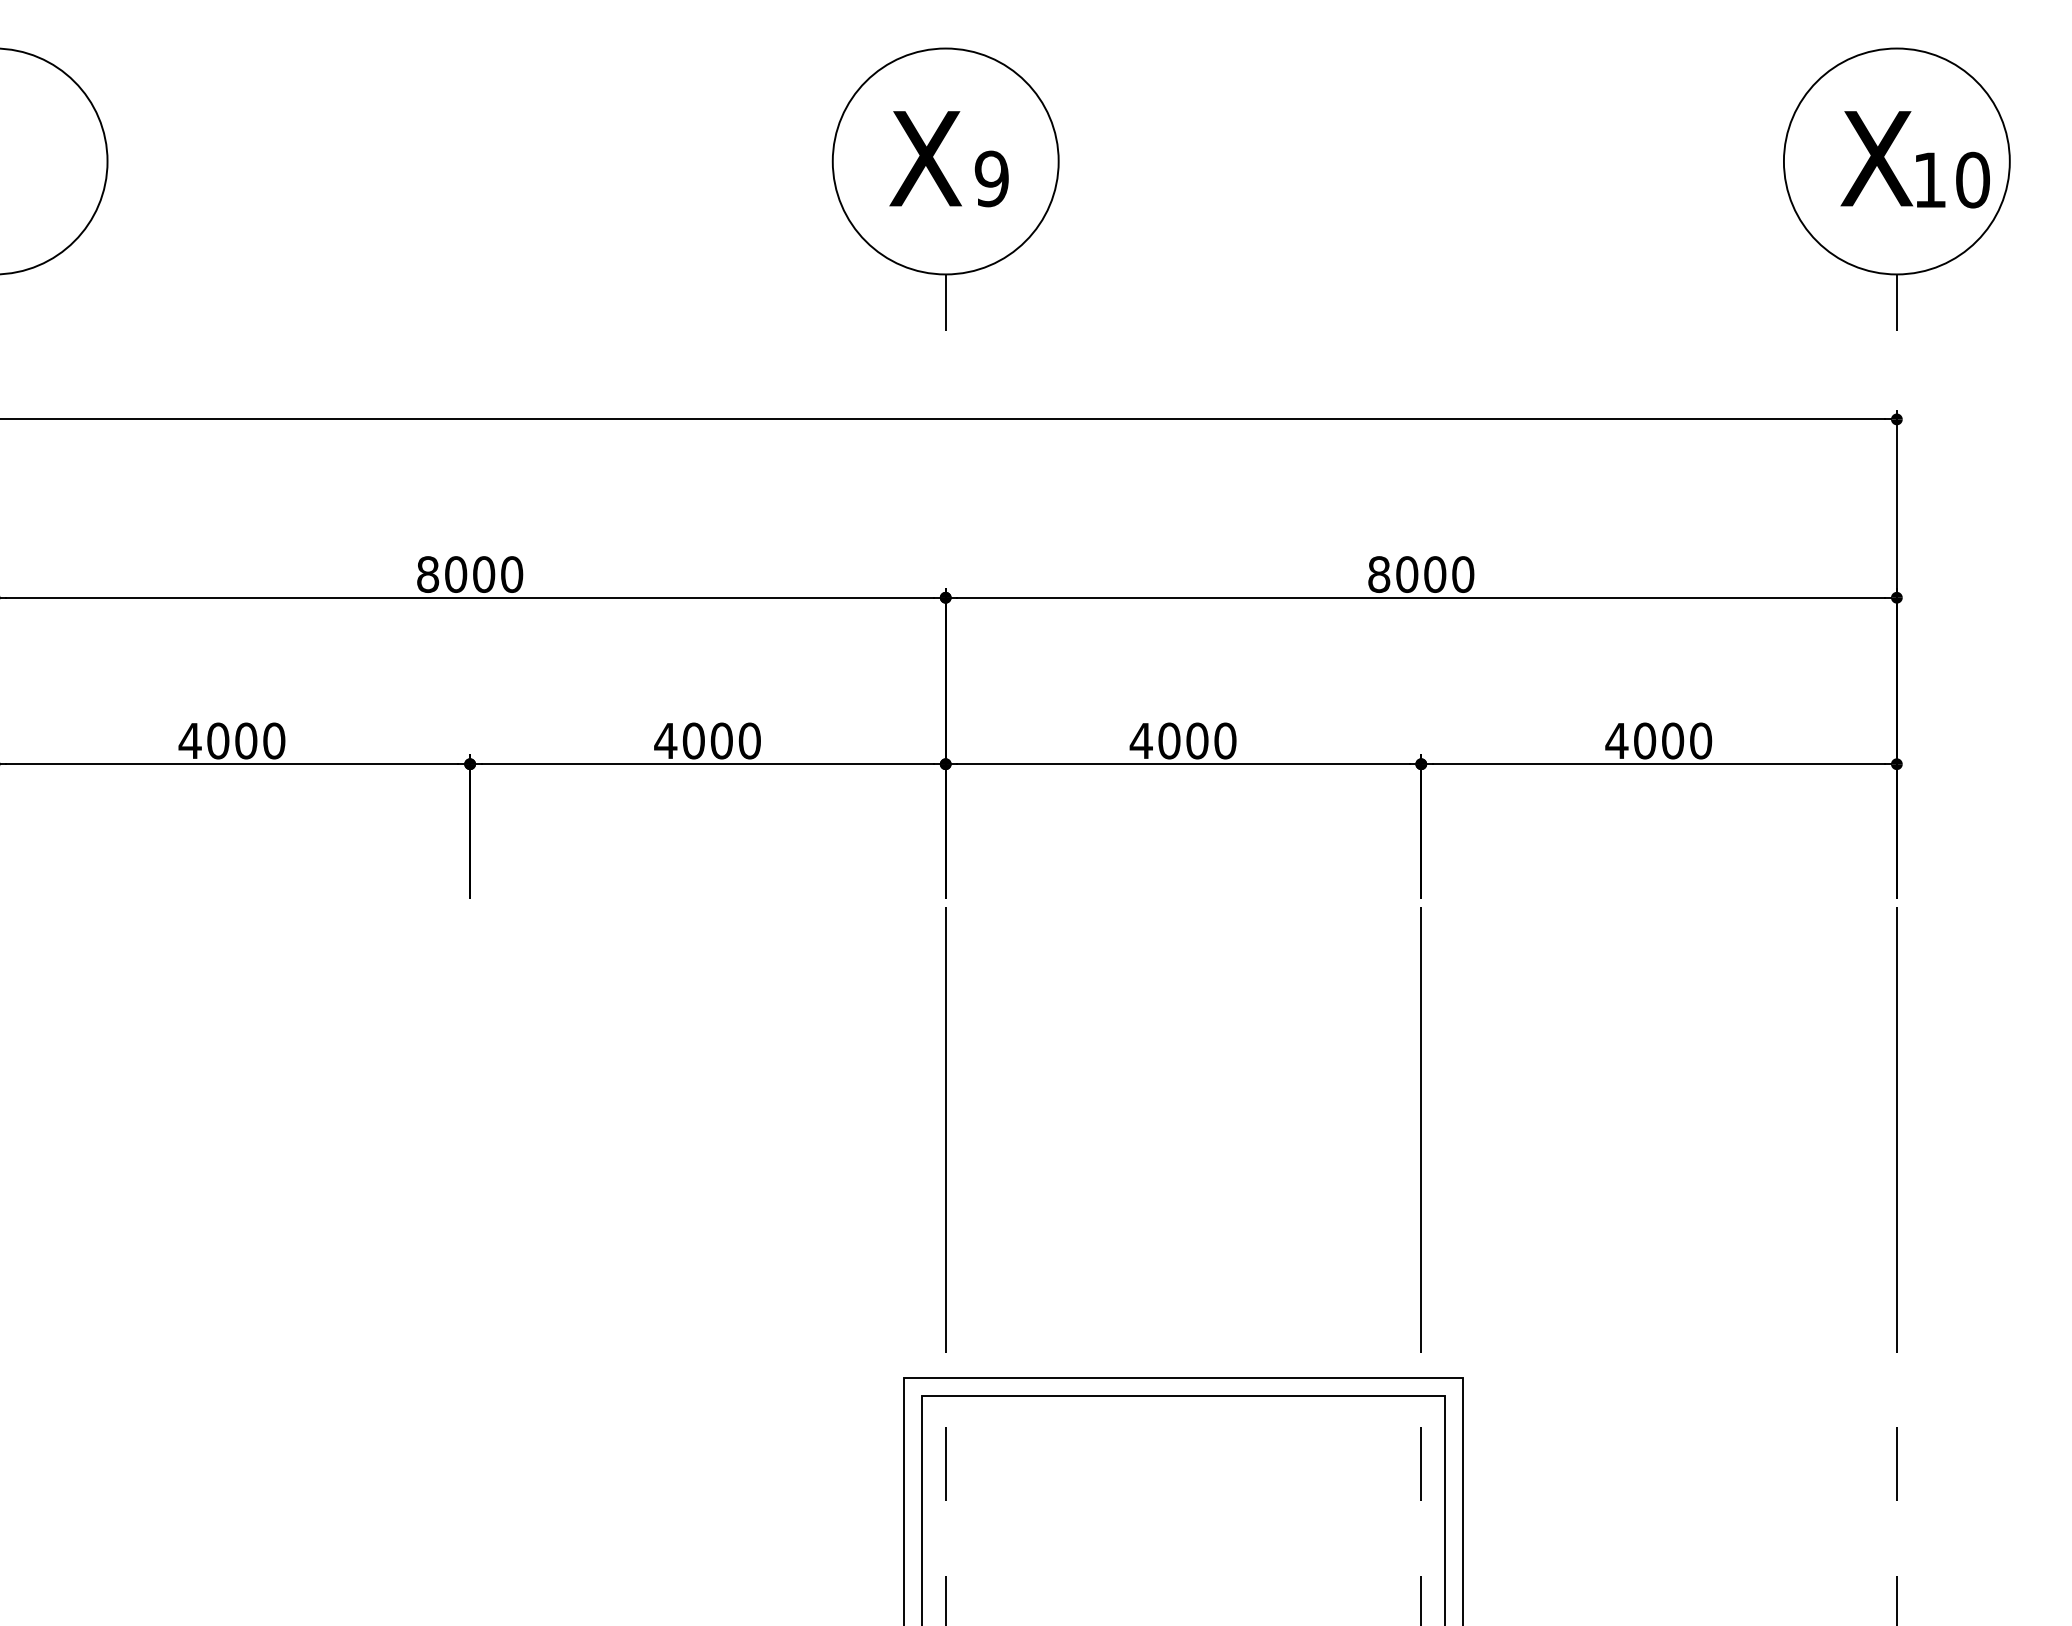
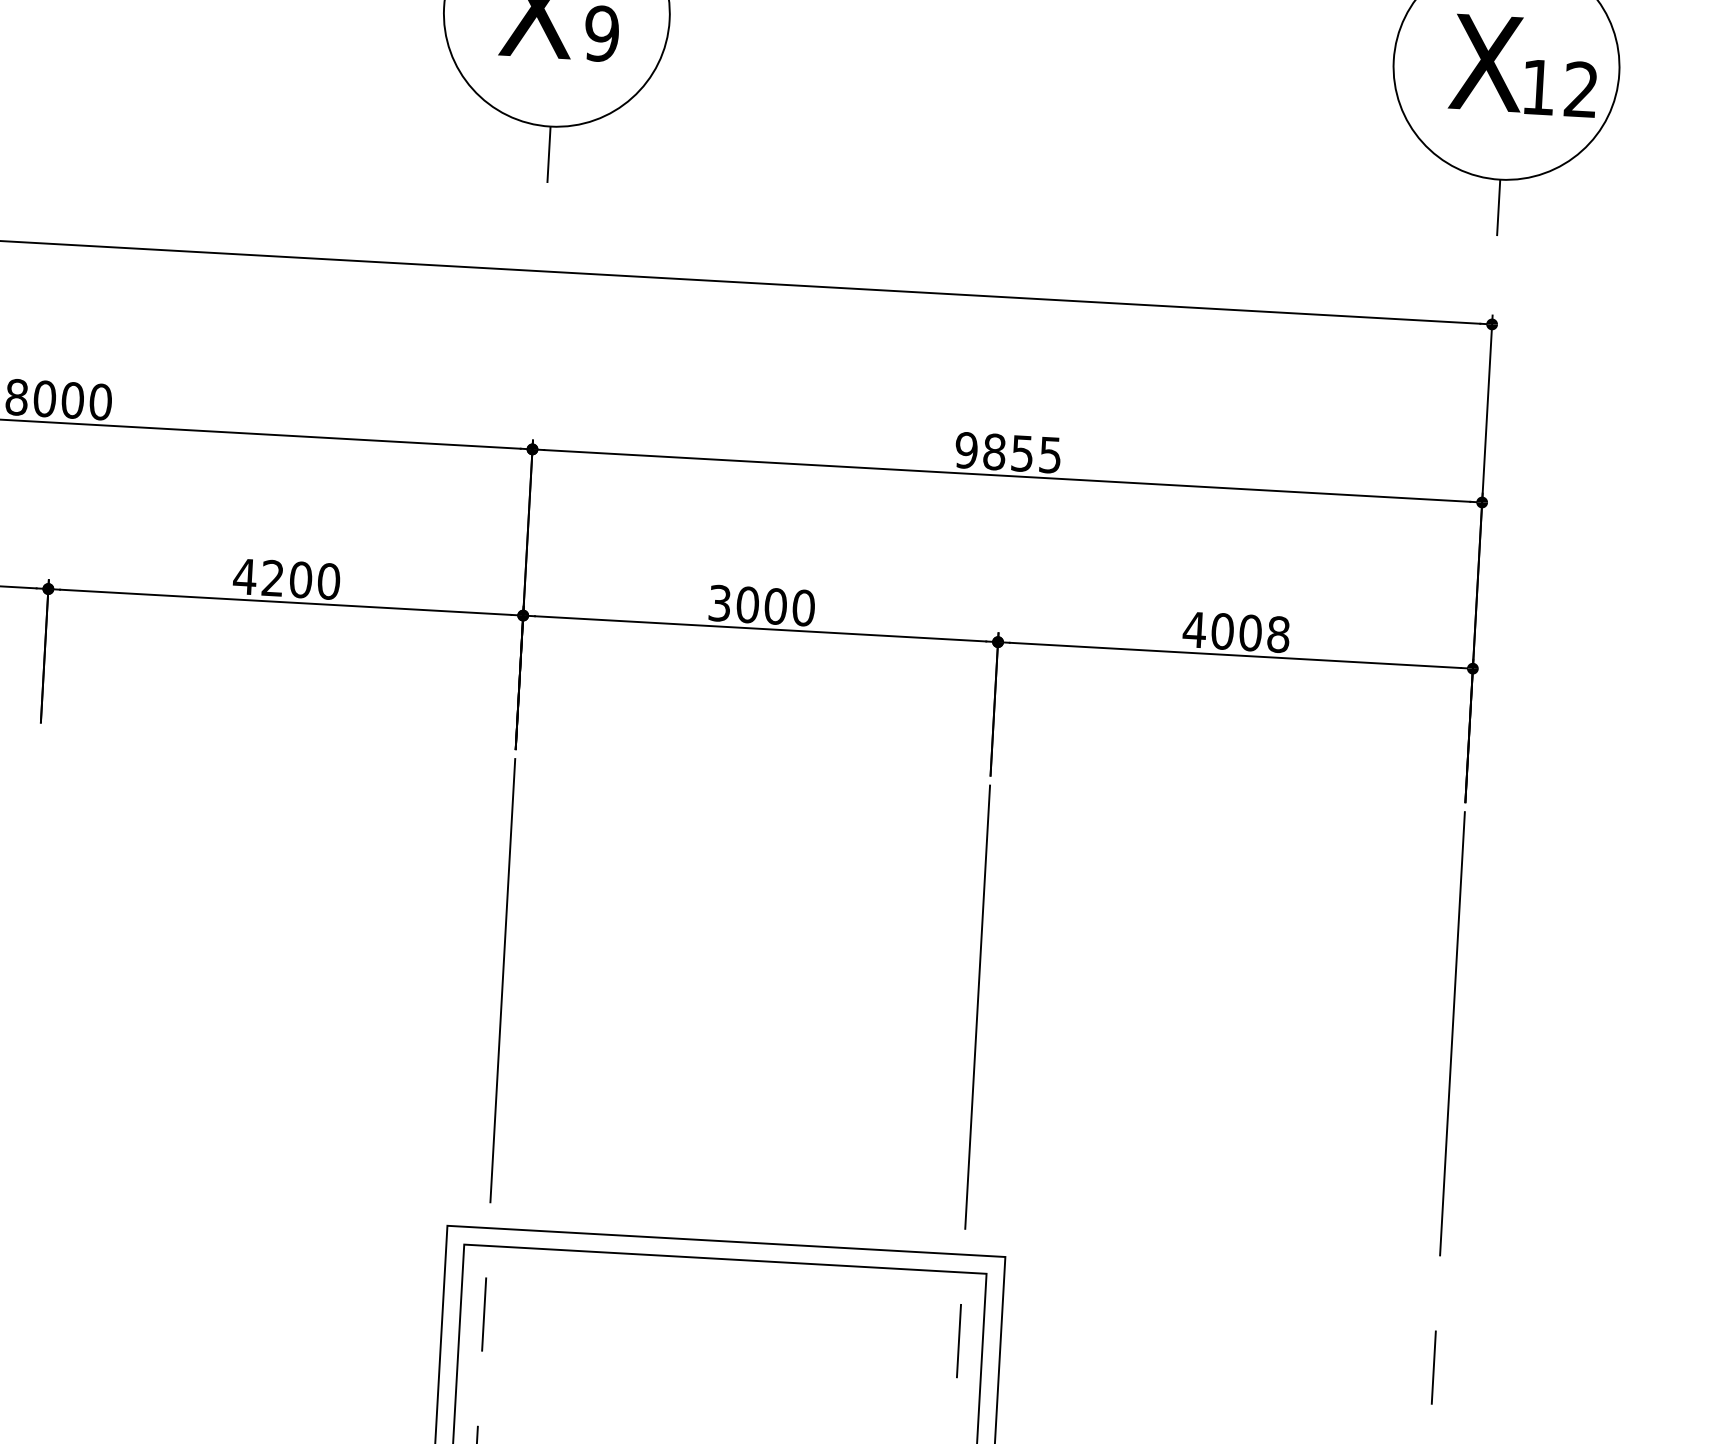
text: (1972, 179) -> (1581, 89), 10 -> 12
text: (1421, 574) -> (1008, 452), 8000 -> 9855
text: (693, 740) -> (272, 577), 4000 -> 4200
text: (1140, 740) -> (719, 602), 4000 -> 3000
text: (1701, 740) -> (1279, 634), 4000 -> 4008

